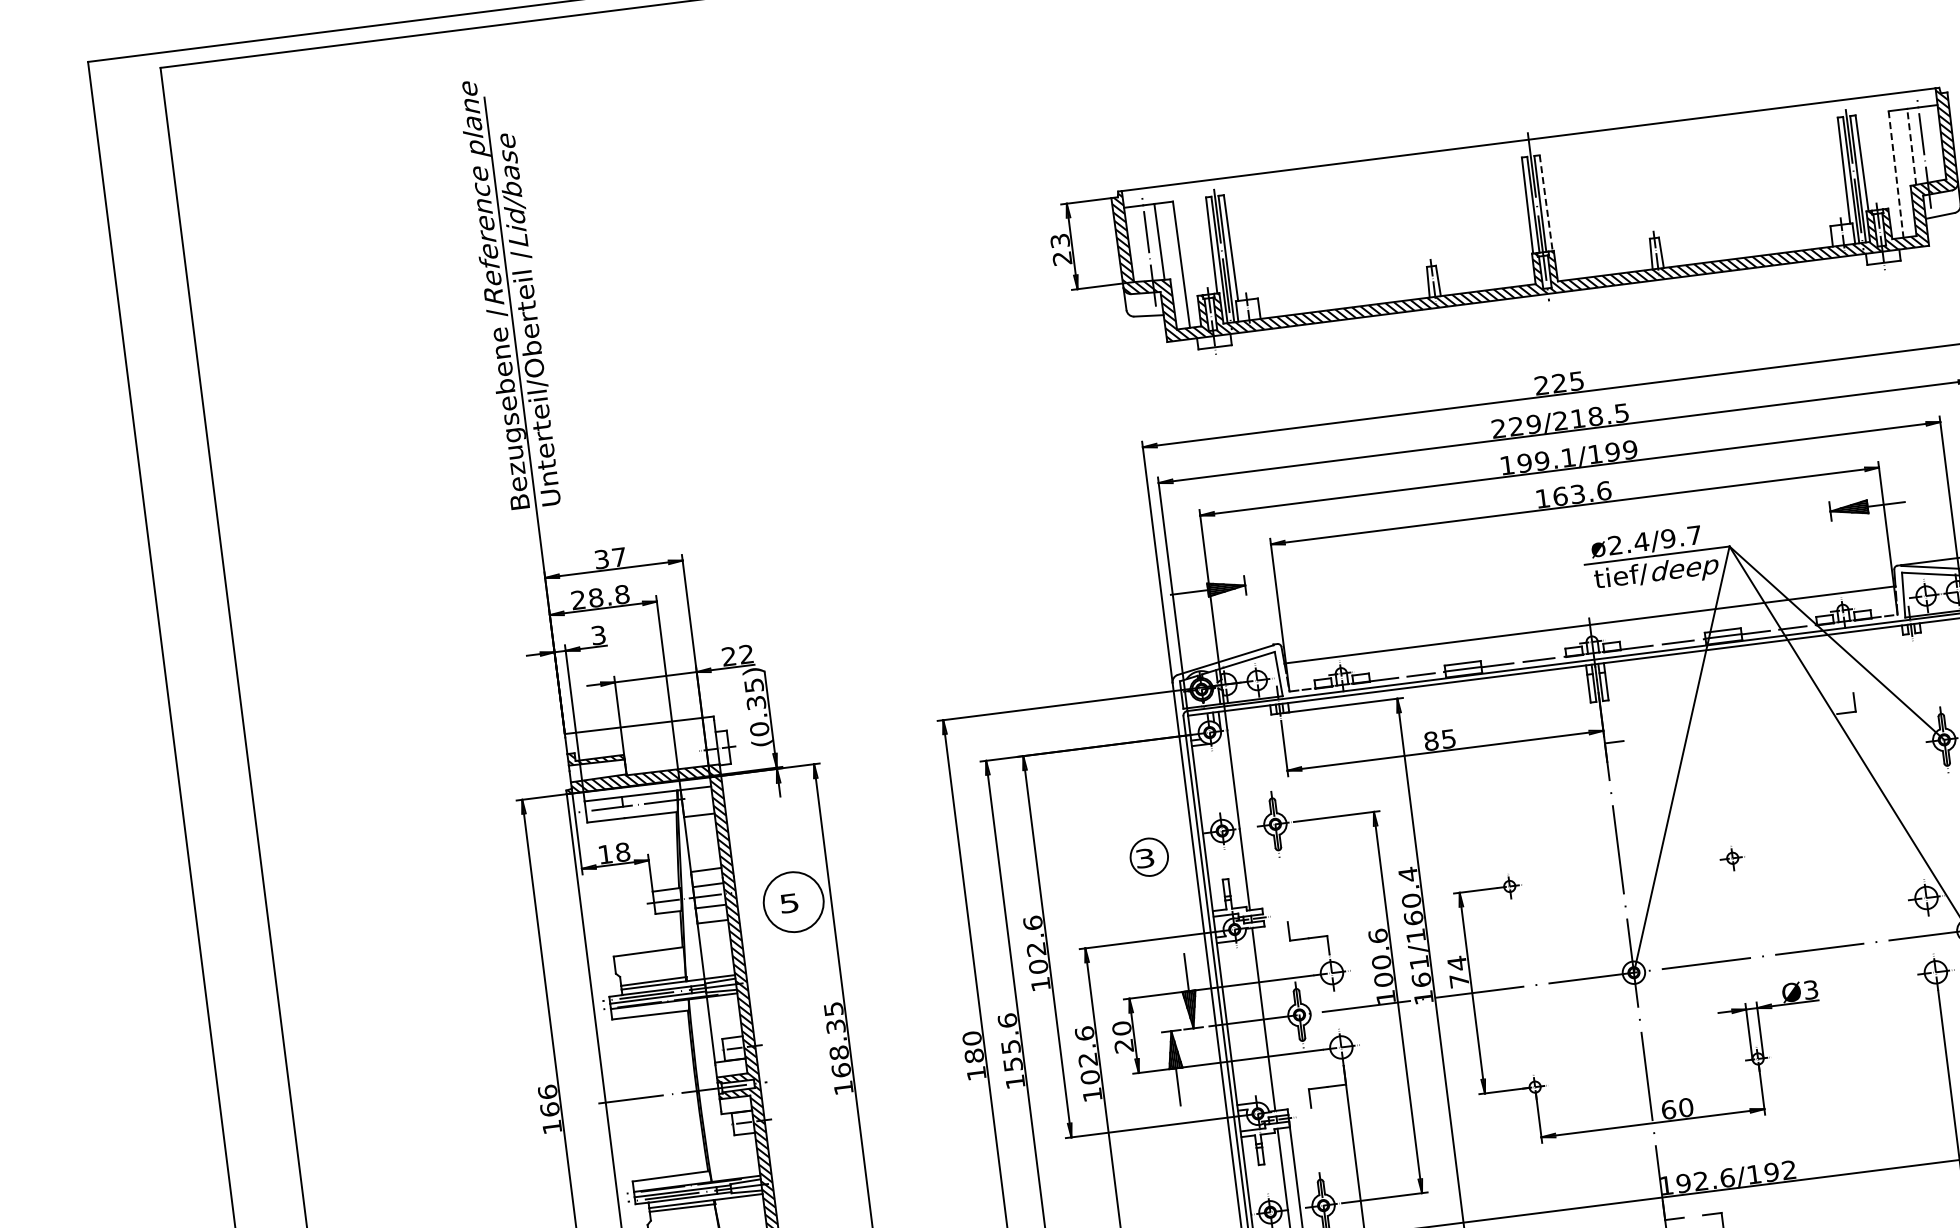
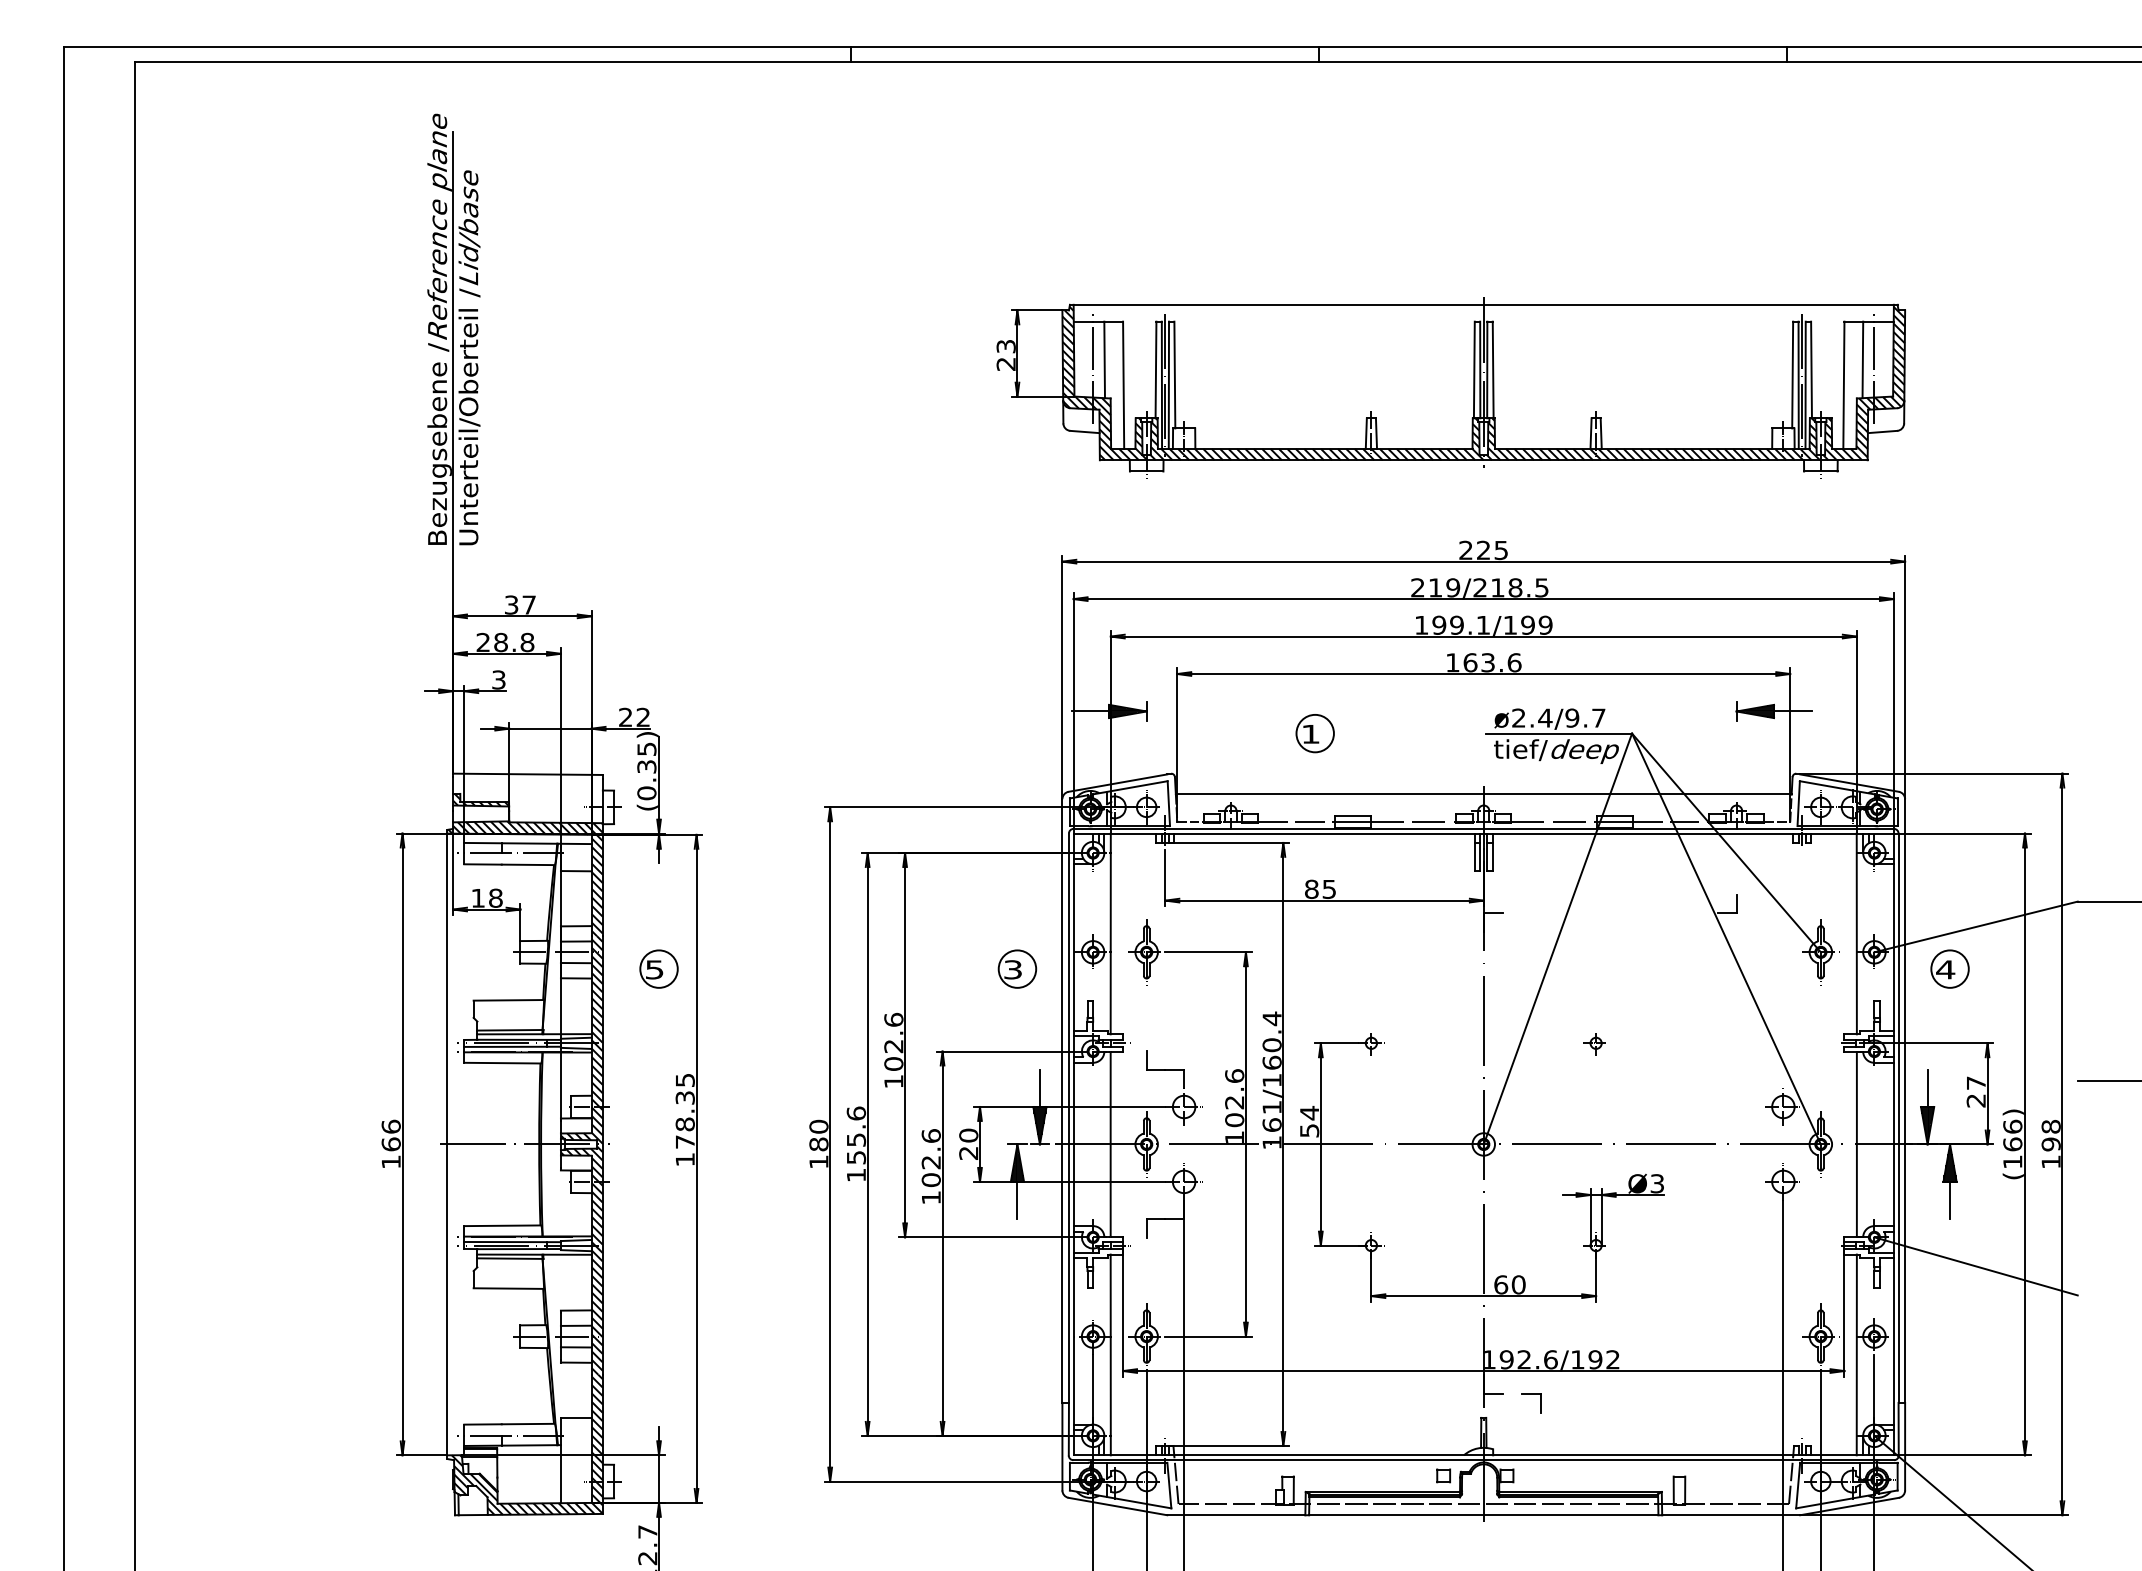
line: (1911, 146) -> (1862, 359), dashed -> solid
line: (1895, 174) -> (1843, 385), dashed -> solid
line: (1546, 203) -> (1493, 370), dashed -> solid
text: (1515, 426) -> (1434, 587), 229/218.5 -> 219/218.5
part: (1414, 586) -> (1314, 733), added
circle: (793, 901) -> (658, 968), size x0.62
text: (1381, 962) -> (1234, 1102), 100.6 -> 102.6
text: (1459, 980) -> (1309, 1130), 74 -> 54
text: (840, 1069) -> (684, 1141), 168.35 -> 178.35

